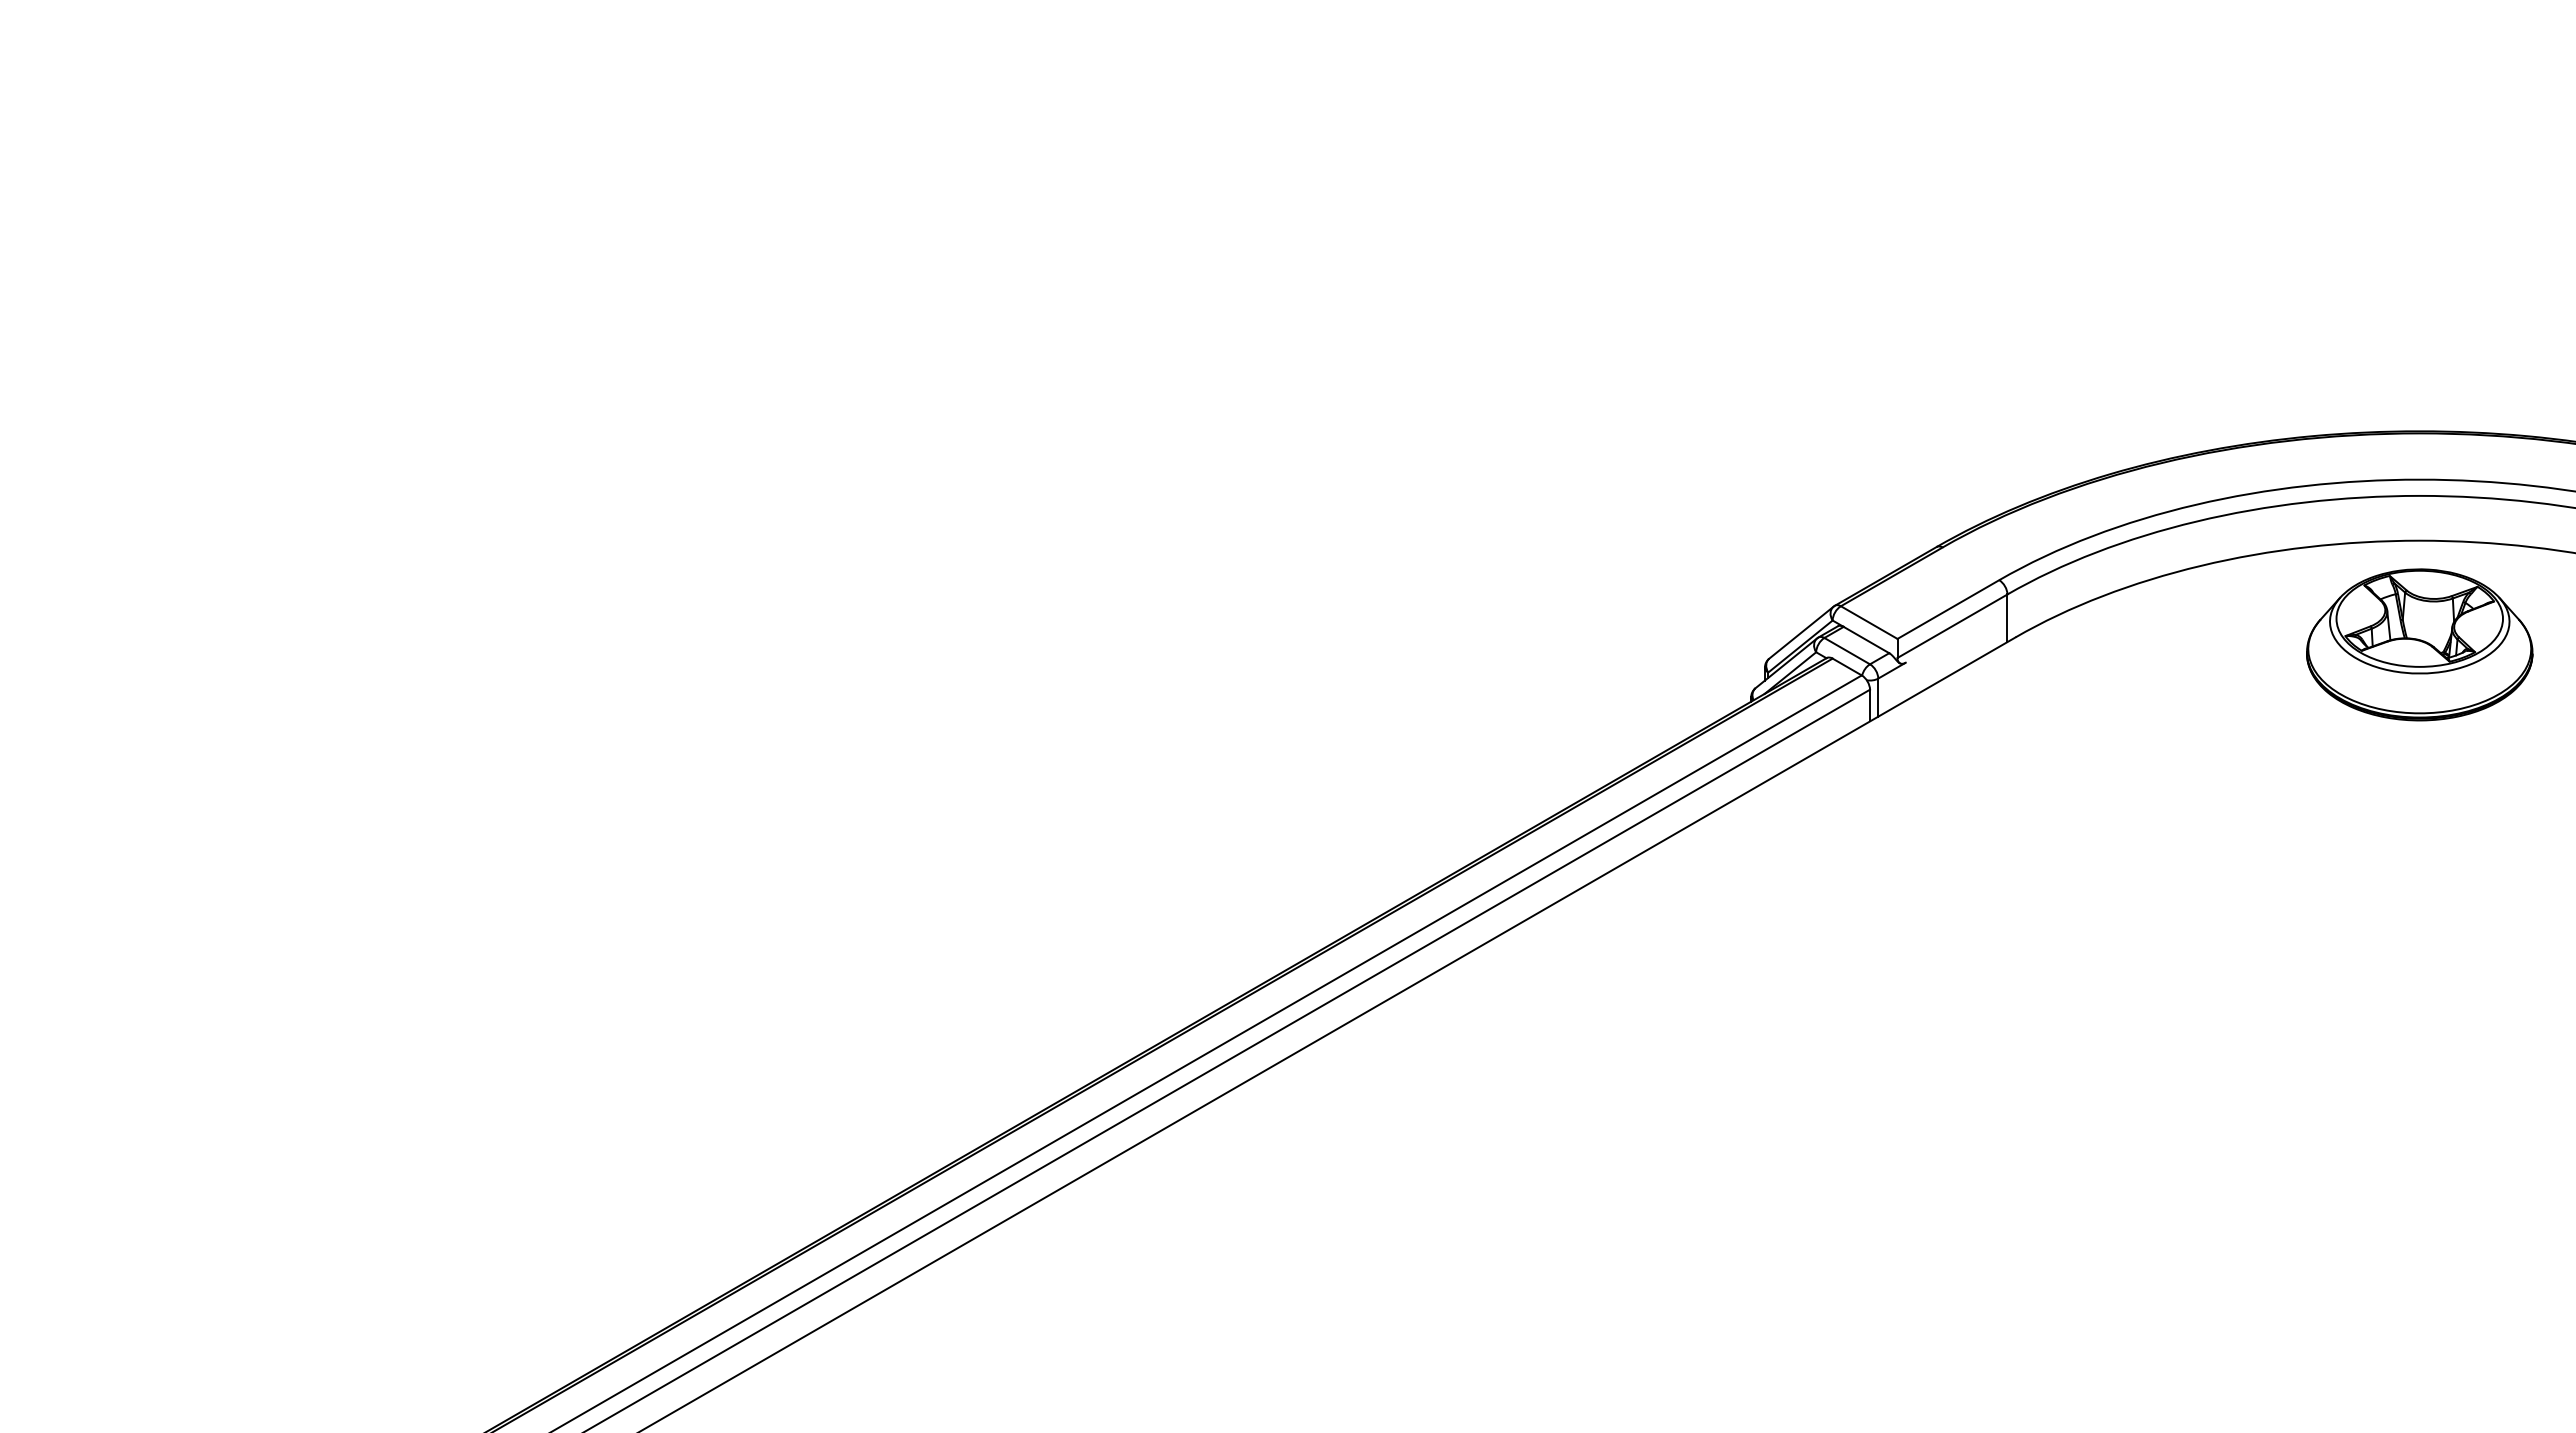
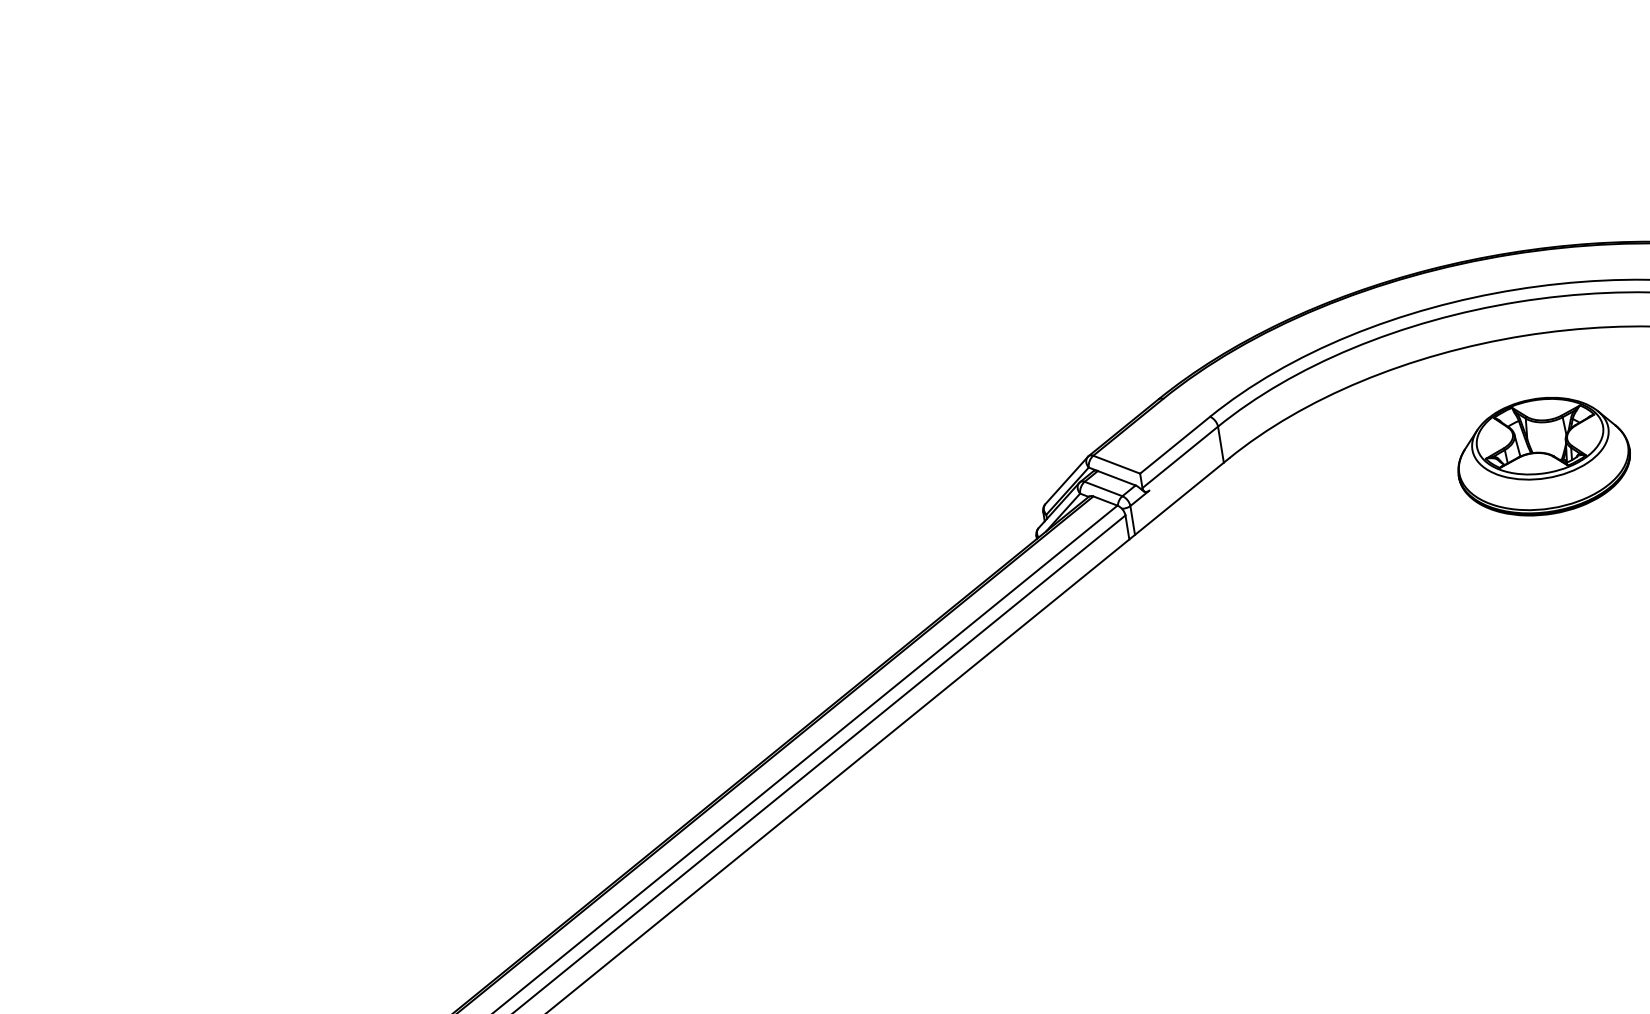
part: (2419, 644) -> (1542, 456), moved

